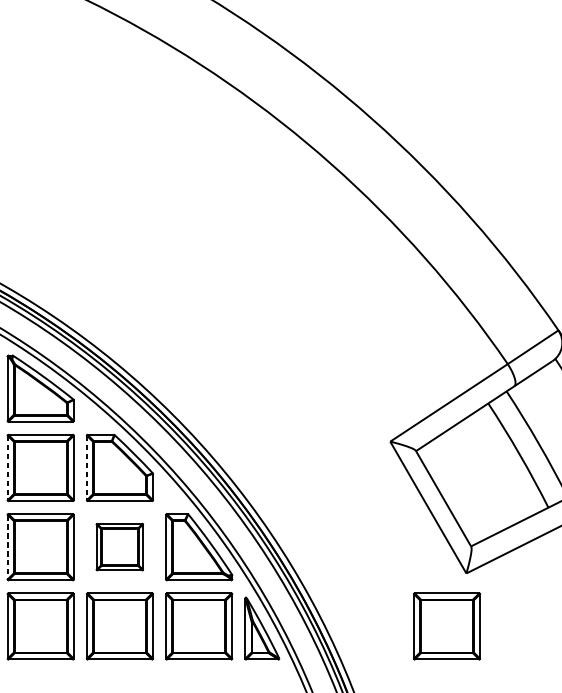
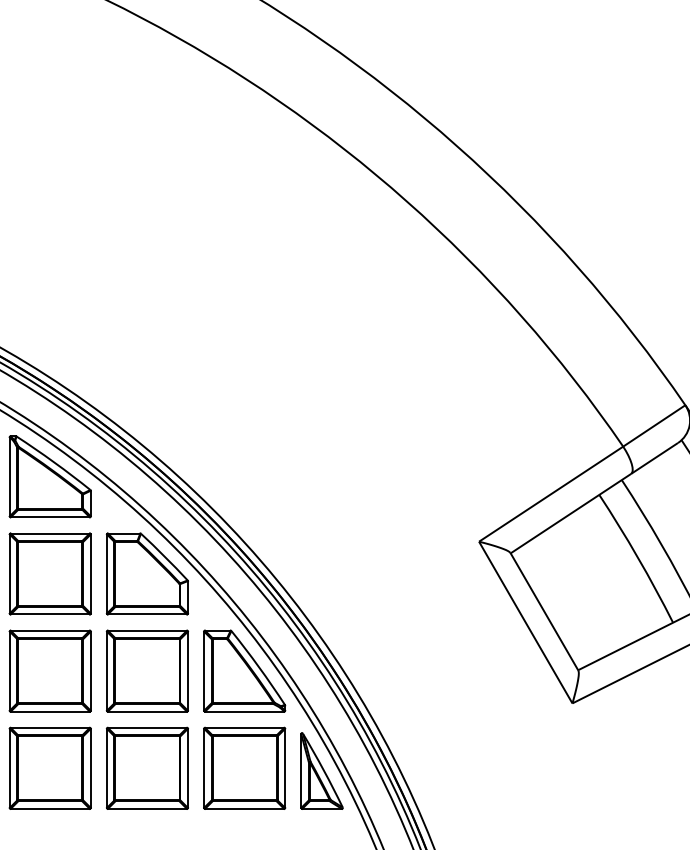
line: (7, 468) -> (9, 574), dashed -> solid
line: (86, 468) -> (106, 574), dashed -> solid
part: (119, 546) -> (146, 670), size x1.43
line: (7, 547) -> (9, 671), dashed -> solid
part: (446, 625) -> (548, 767), removed

